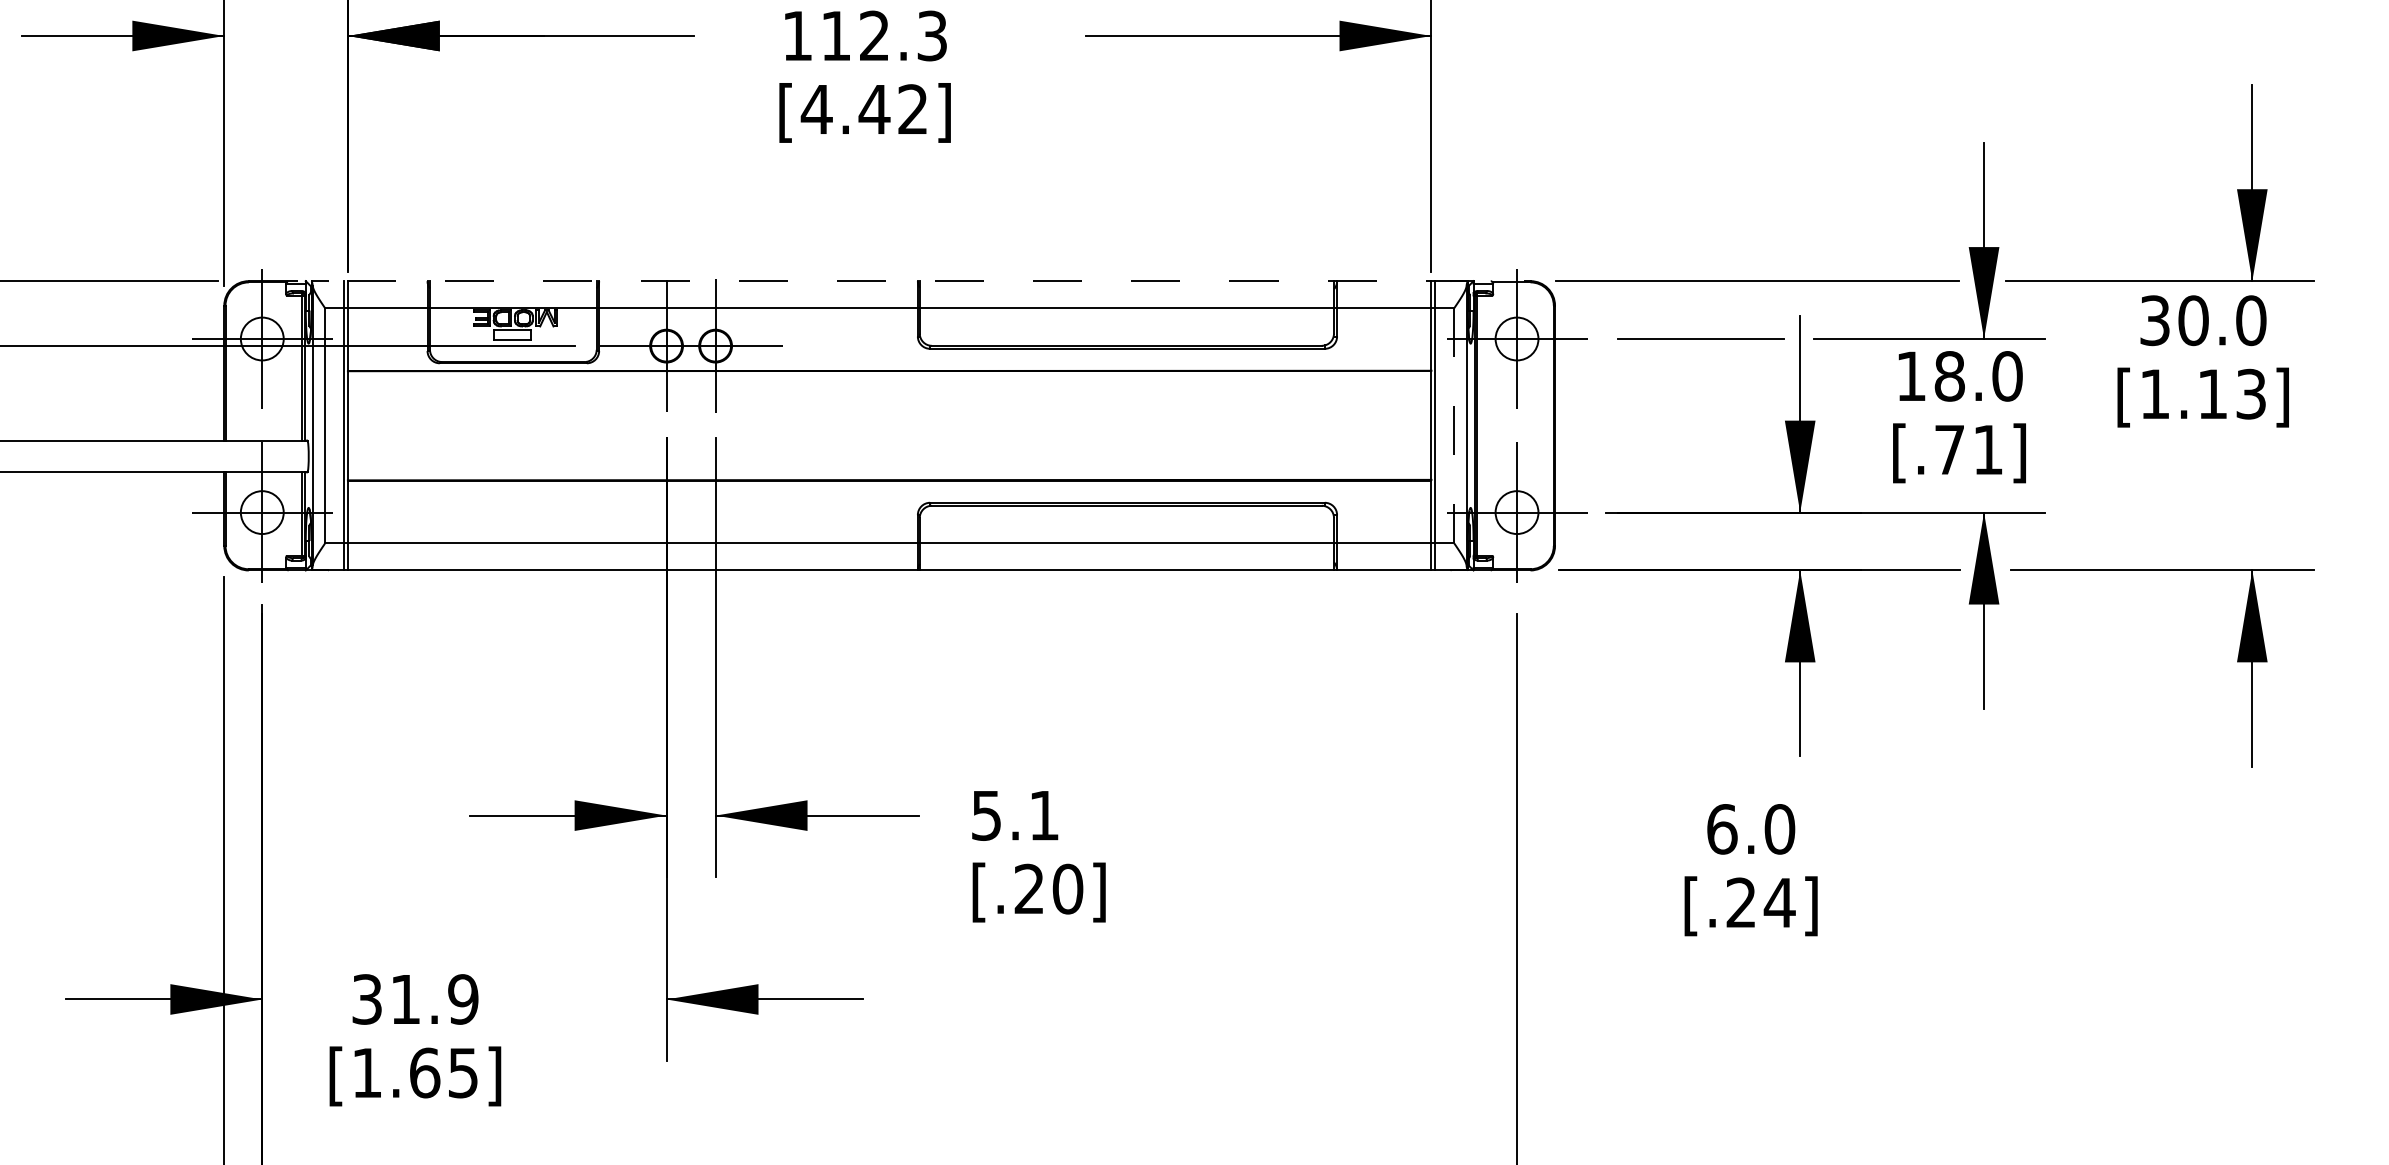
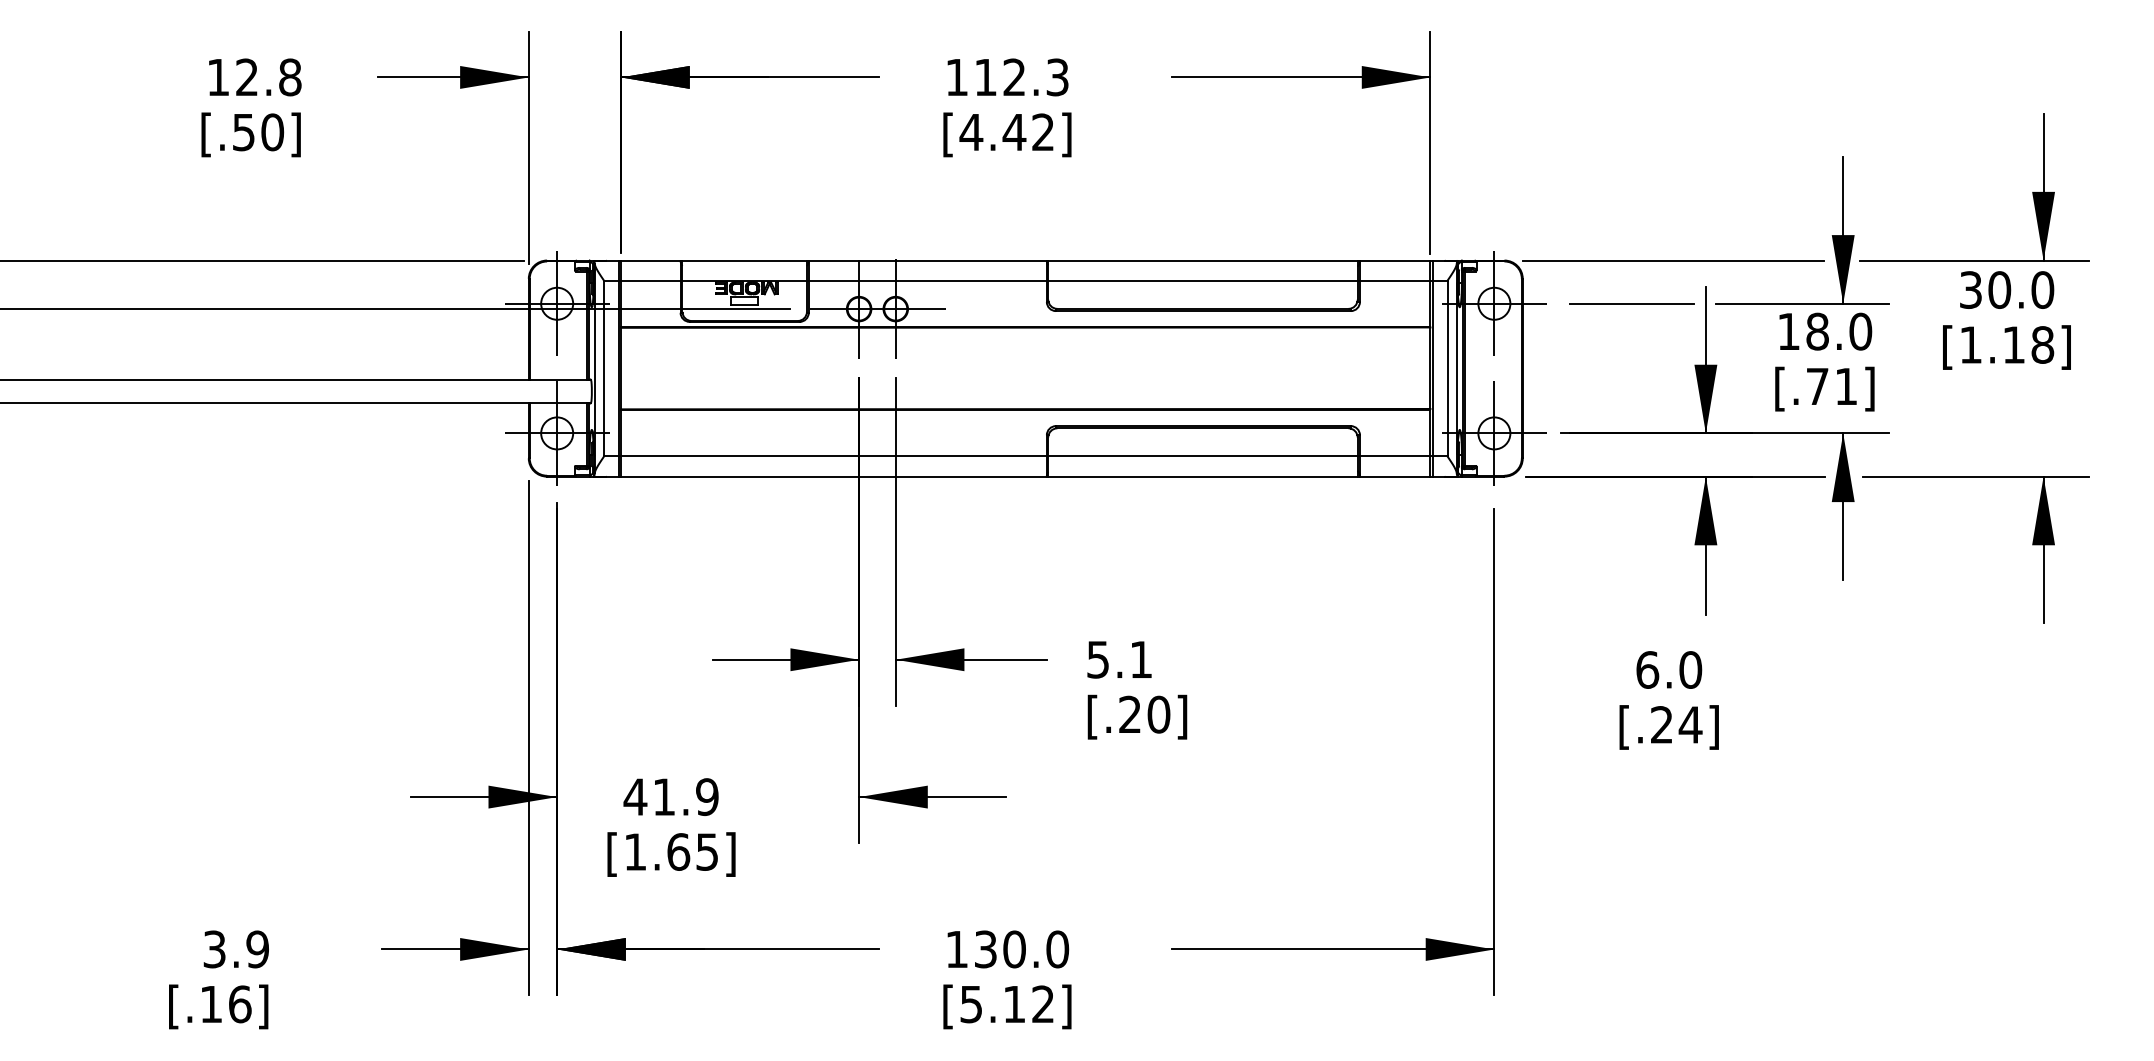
line: (889, 281) -> (1025, 260), dashed -> solid
text: (2250, 393) -> (2042, 344), [1.13] -> [1.18]
line: (1454, 425) -> (1447, 368), dashed -> solid
text: (367, 1000) -> (635, 797), 31.9 -> 41.9

